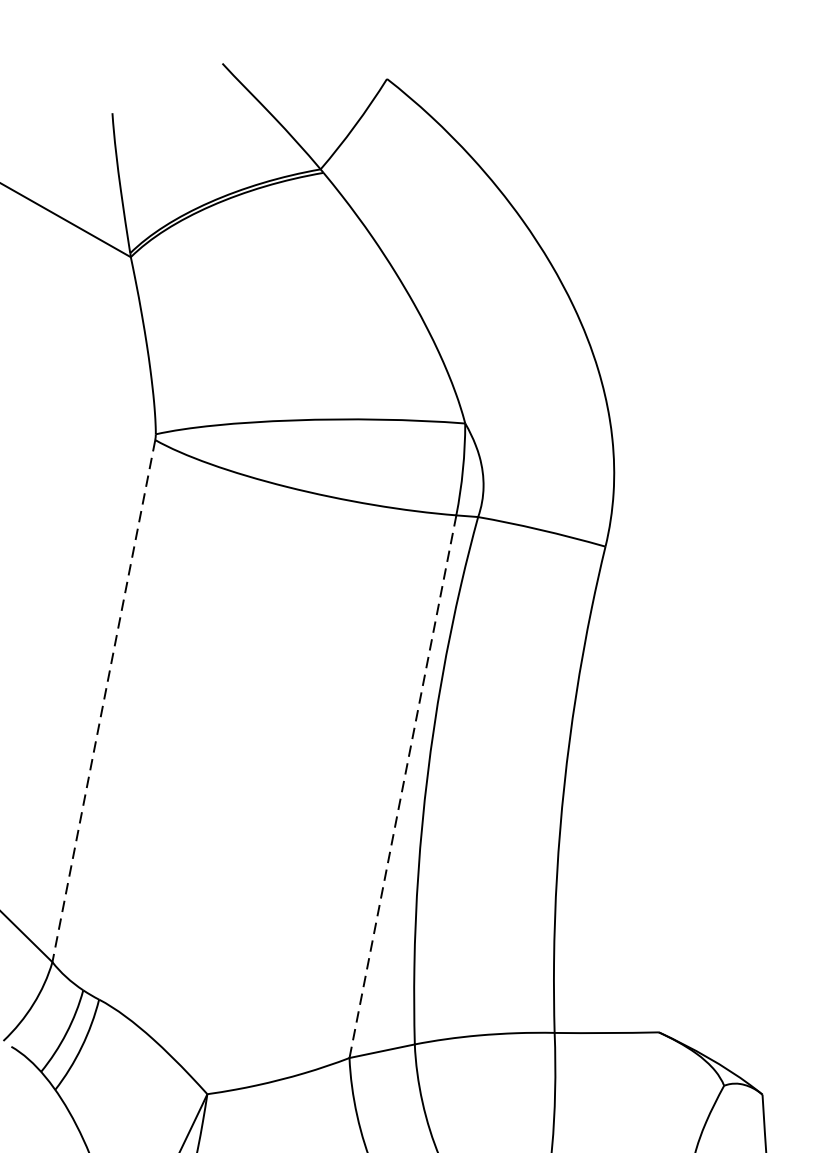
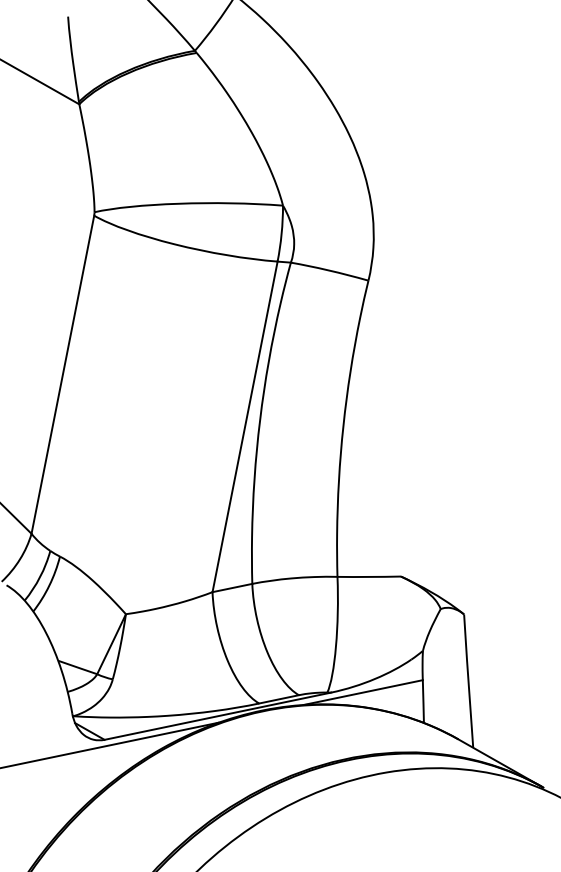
line: (103, 702) -> (62, 375), dashed -> solid
line: (403, 786) -> (245, 426), dashed -> solid

